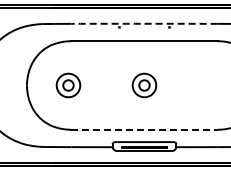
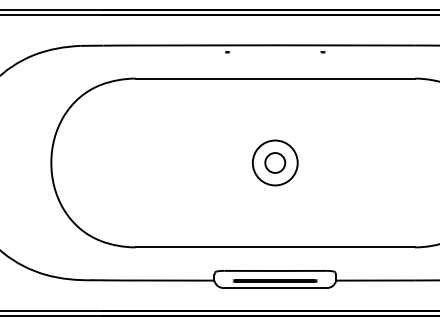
arc: (144, 23) -> (275, 44), dashed -> solid
part: (68, 85) -> (130, 163), removed
line: (144, 129) -> (275, 246), dashed -> solid

